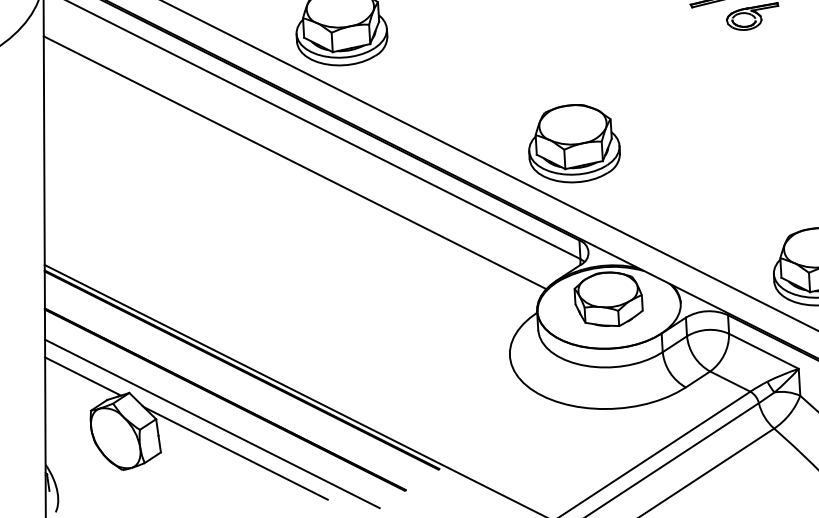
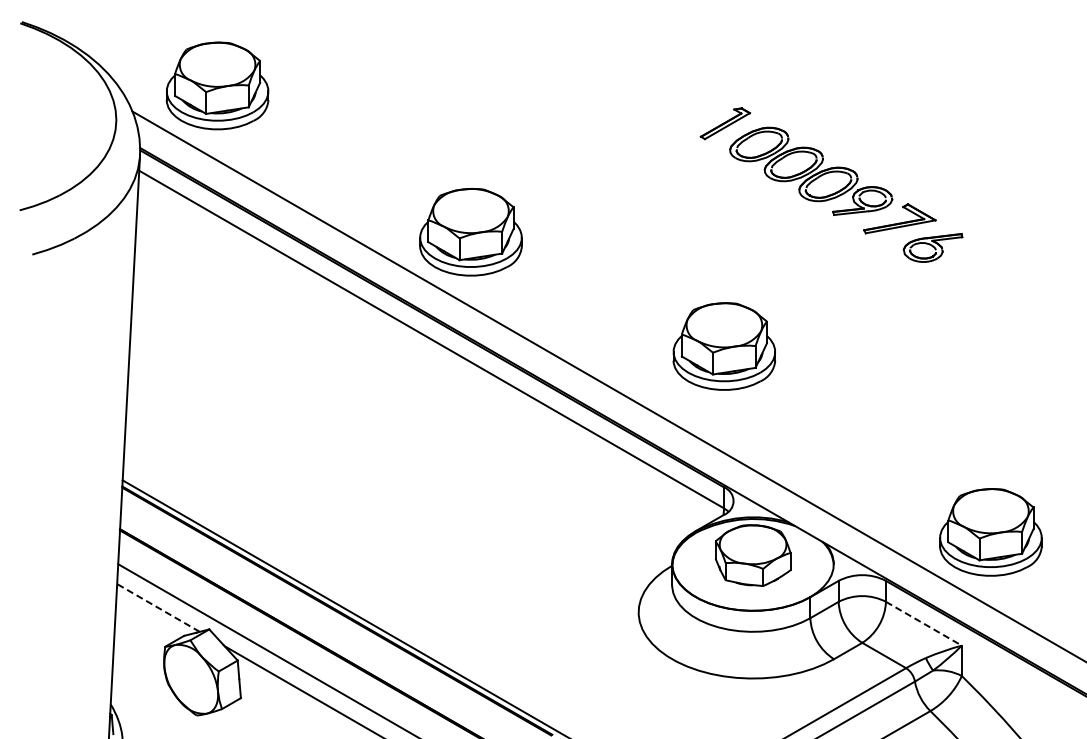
part: (574, 143) -> (724, 346), moved
line: (294, 162) -> (409, 381), removed
line: (763, 351) -> (923, 623), solid -> dashed
line: (83, 376) -> (158, 607), solid -> dashed

